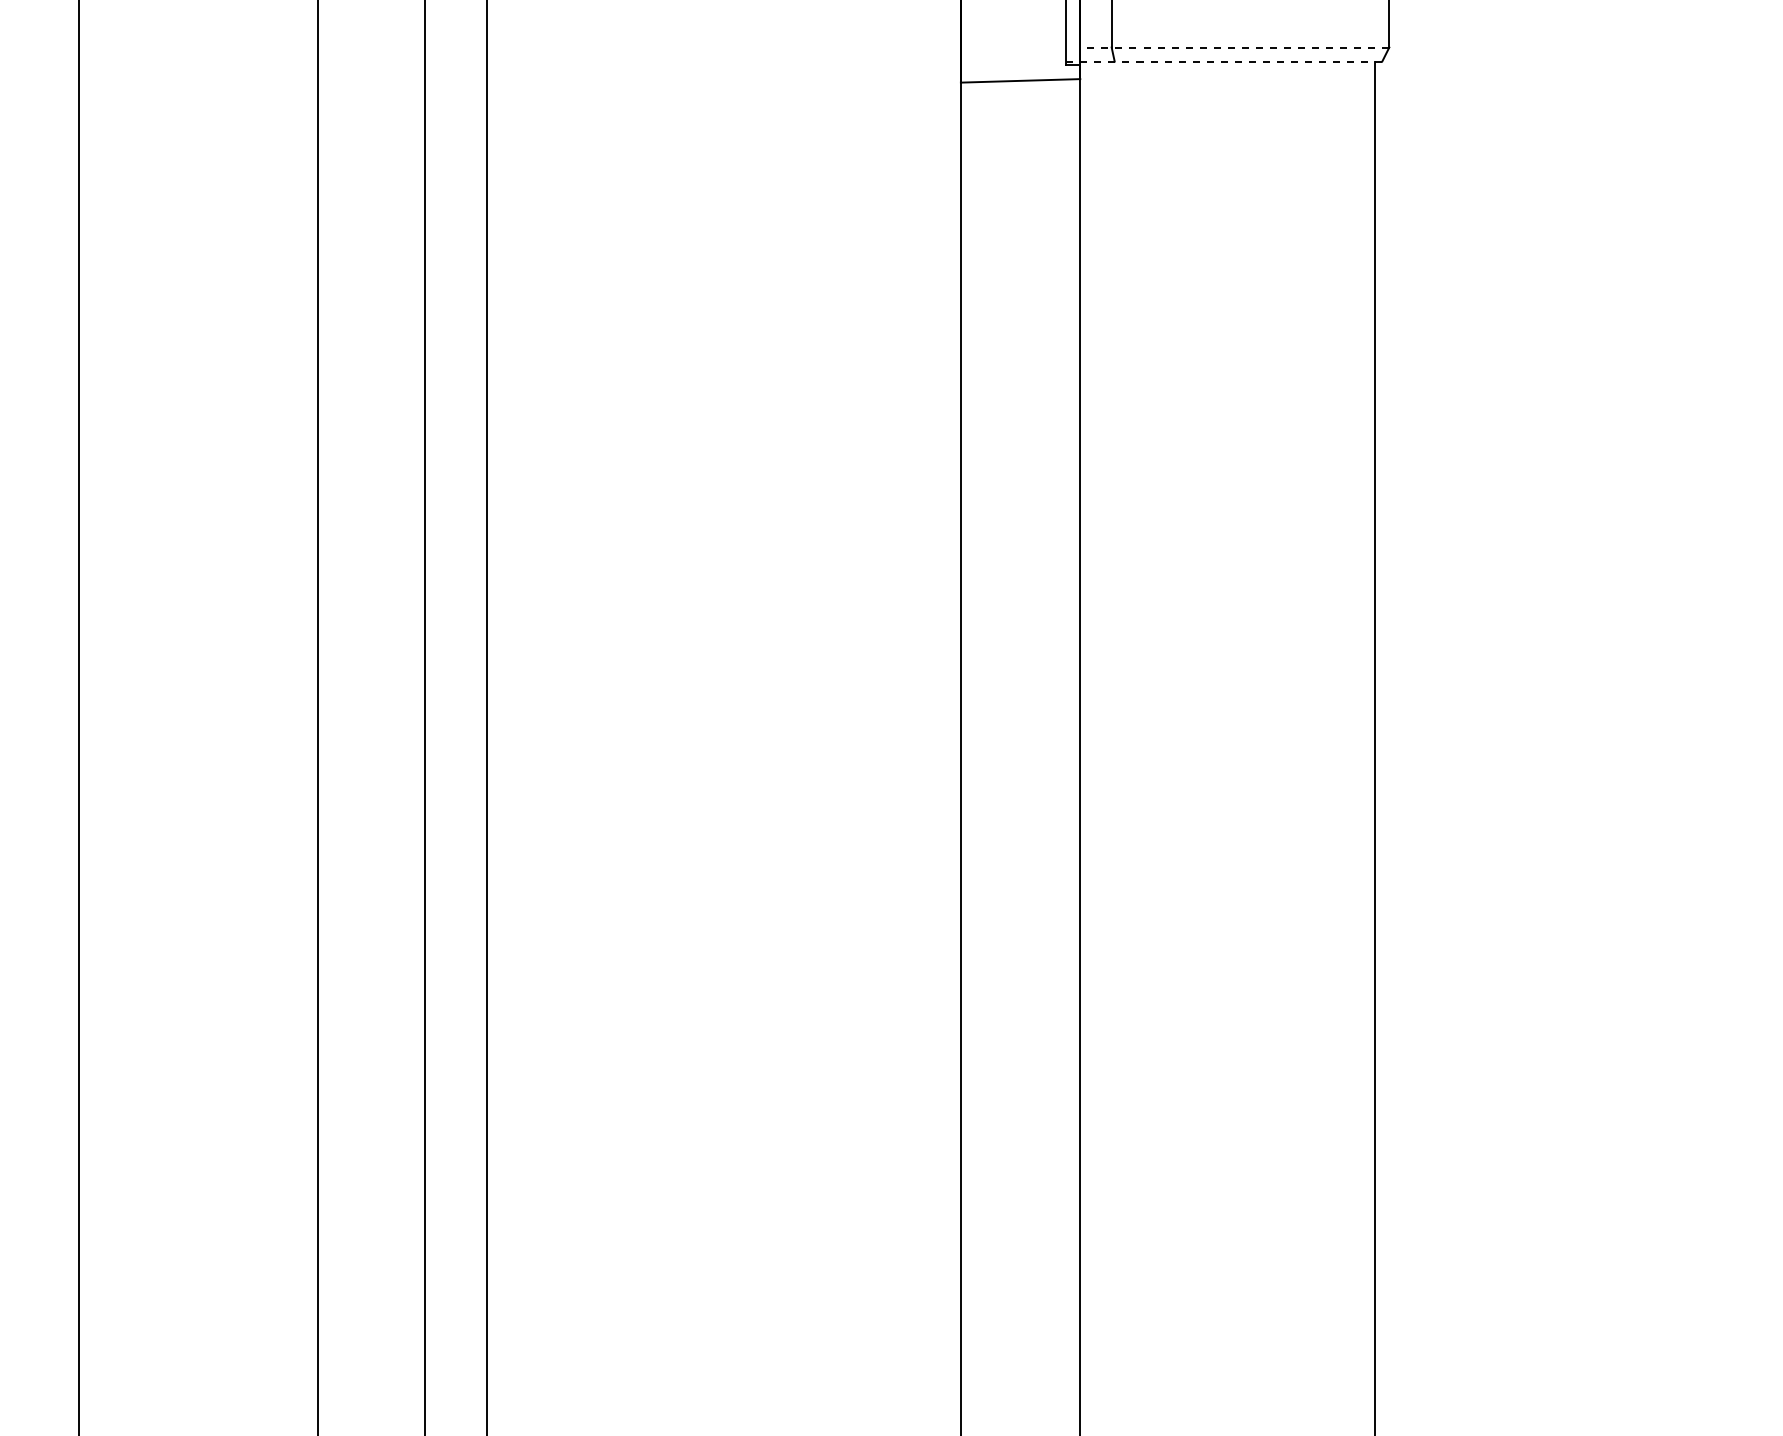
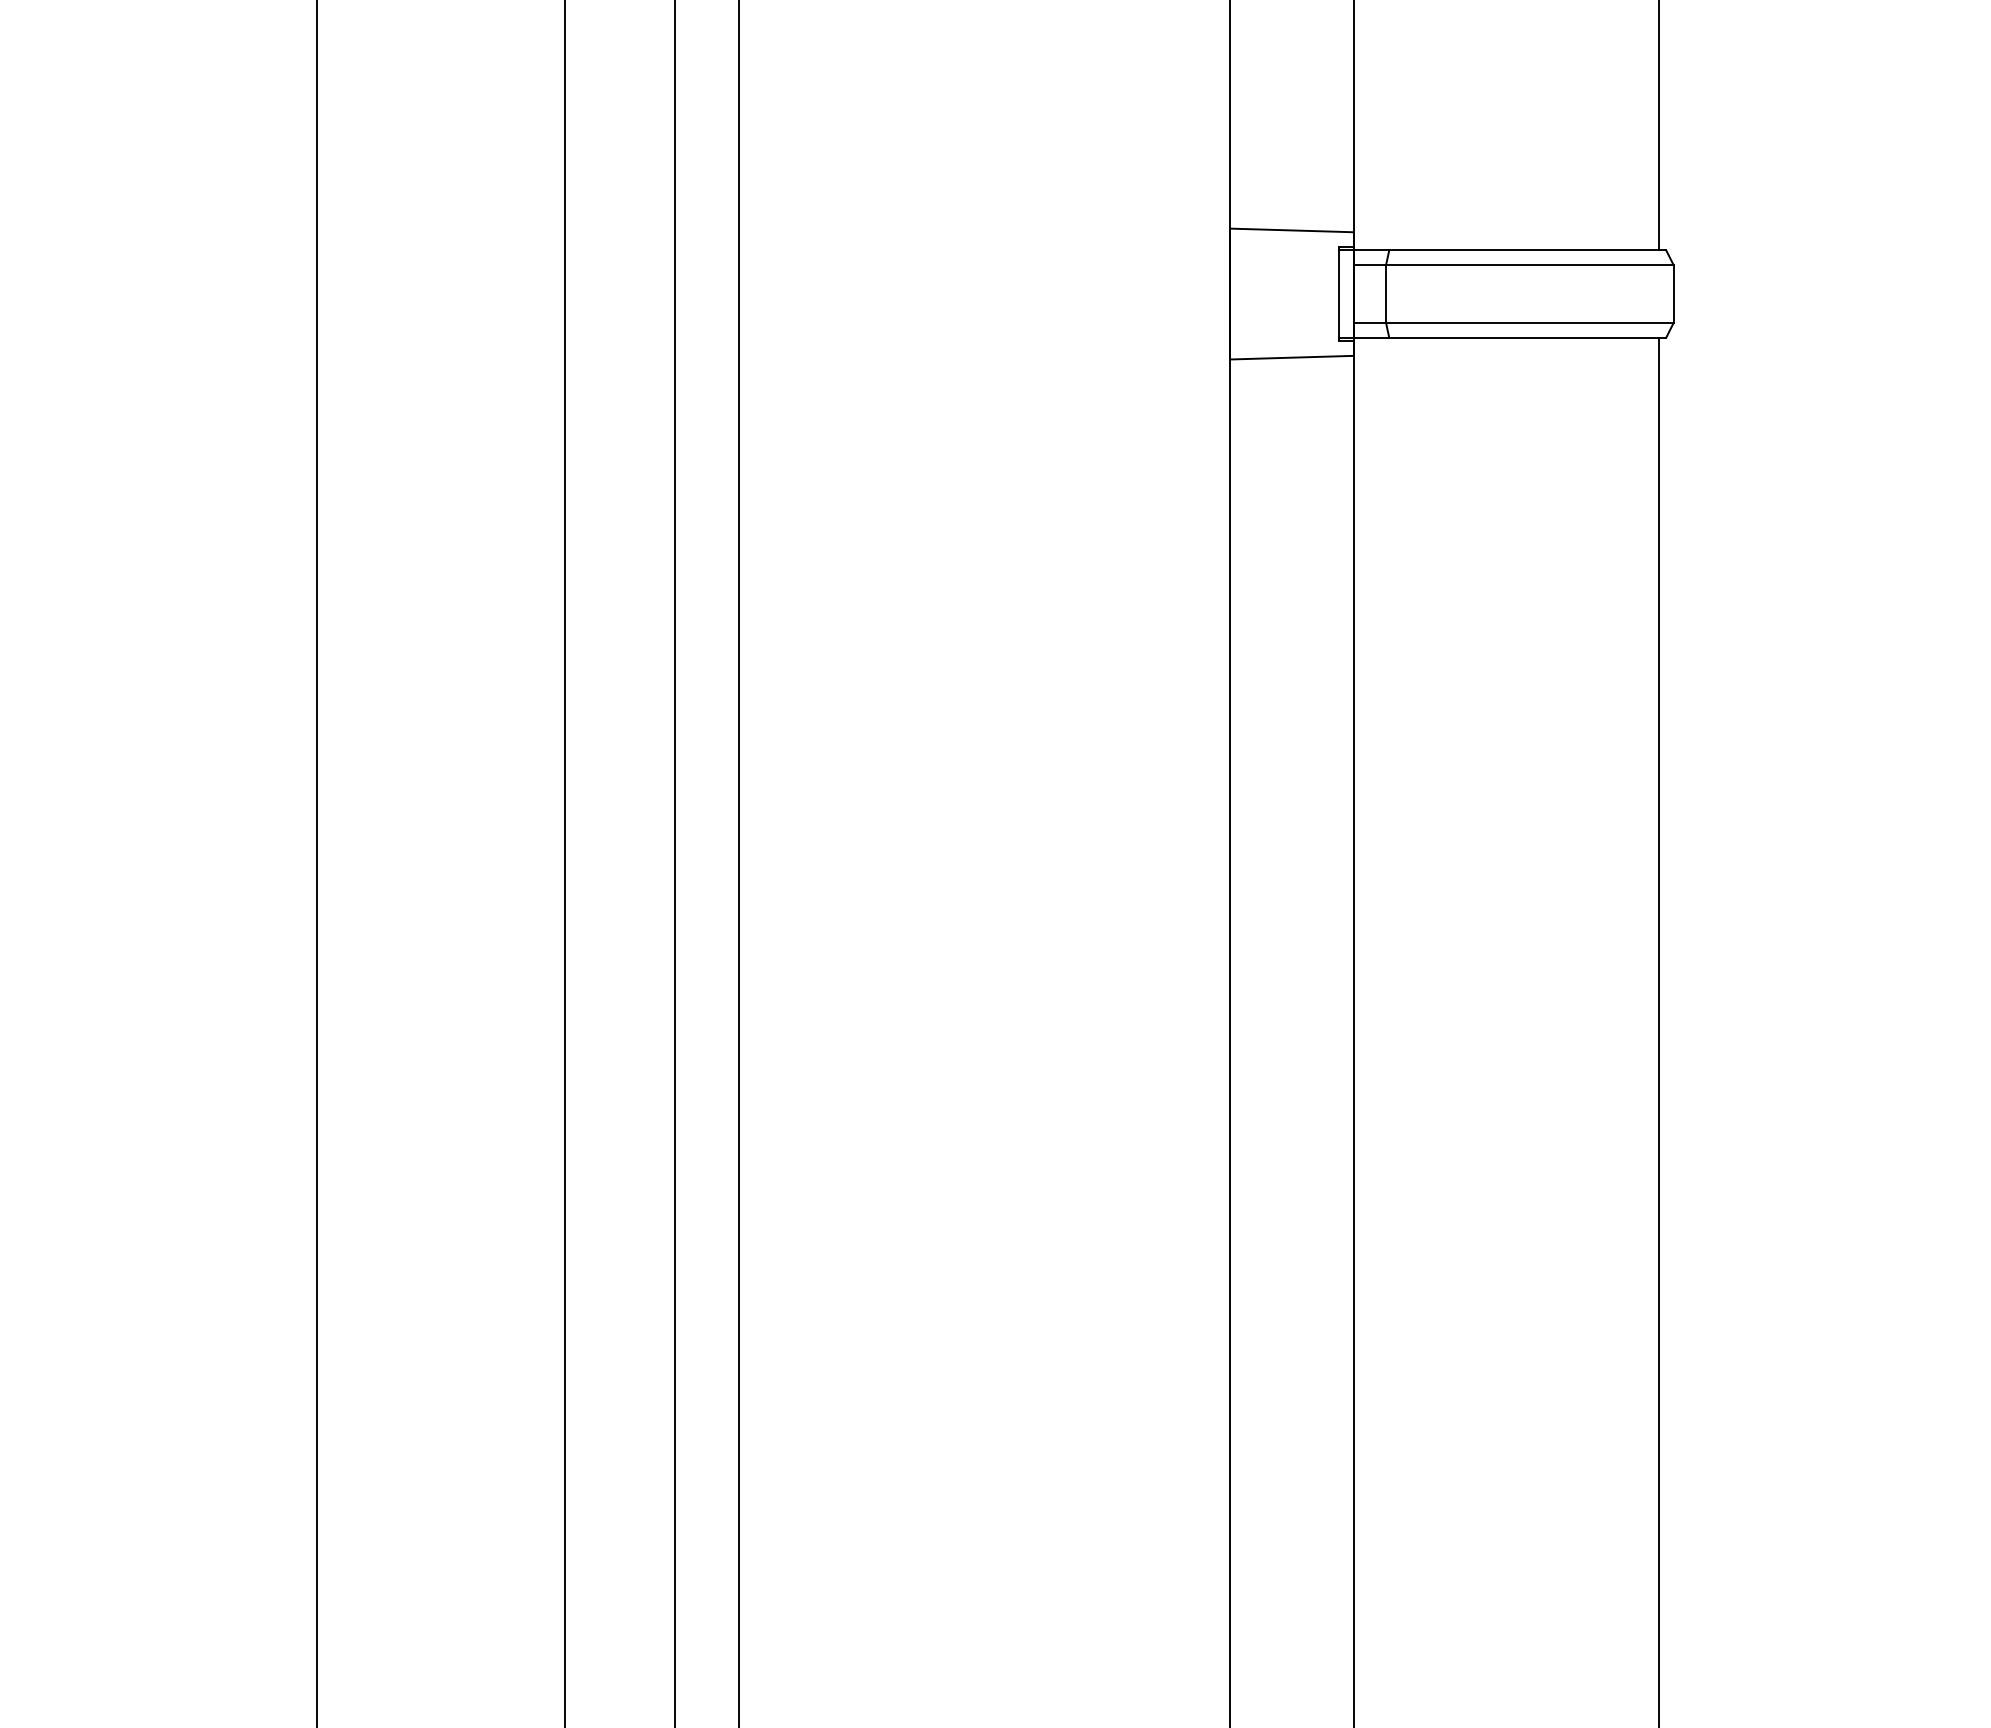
line: (1234, 47) -> (1513, 323), dashed -> solid
line: (1224, 61) -> (1502, 337), dashed -> solid

